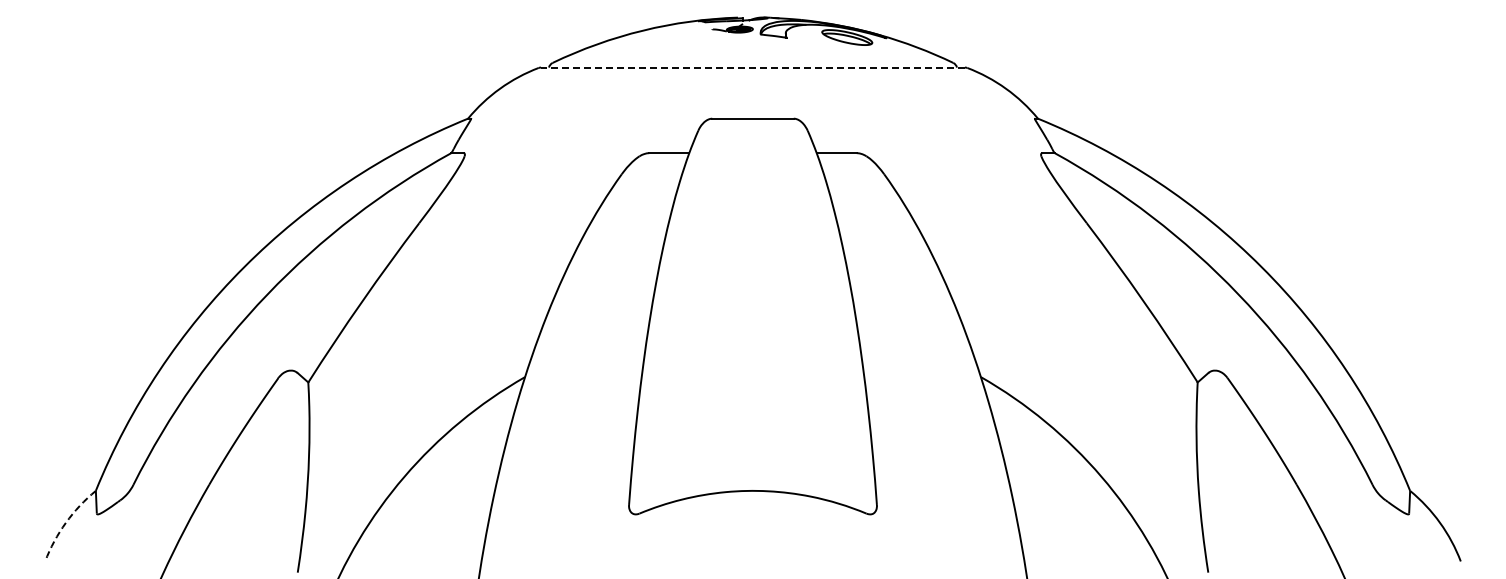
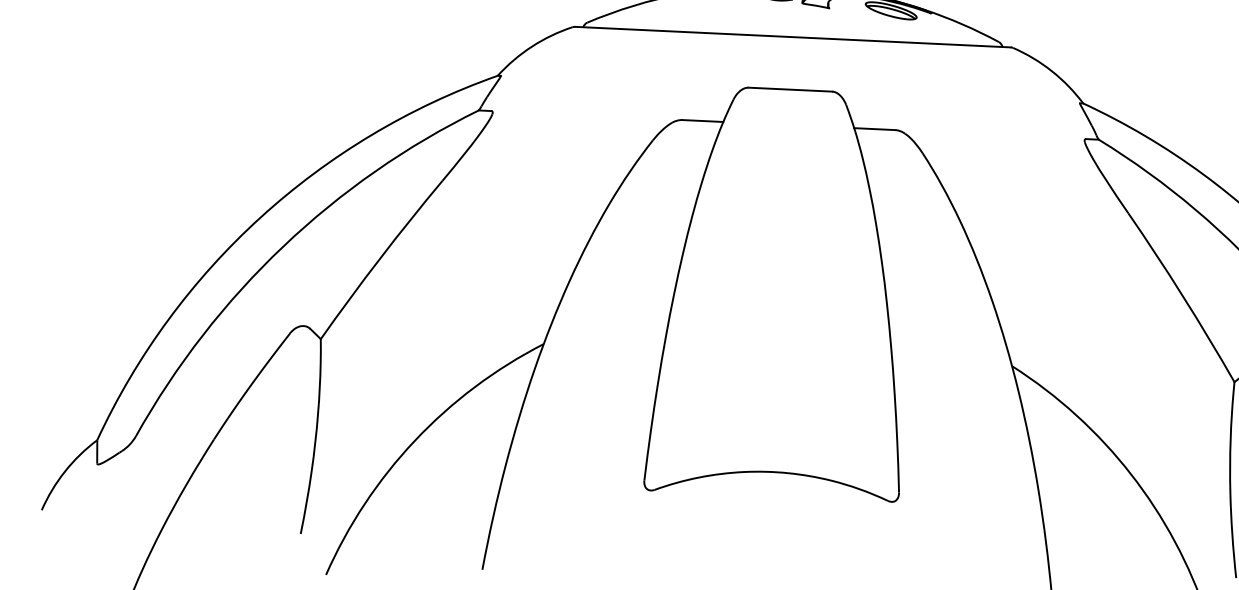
line: (753, 67) -> (793, 37), dashed -> solid
arc: (65, 522) -> (64, 471), dashed -> solid

